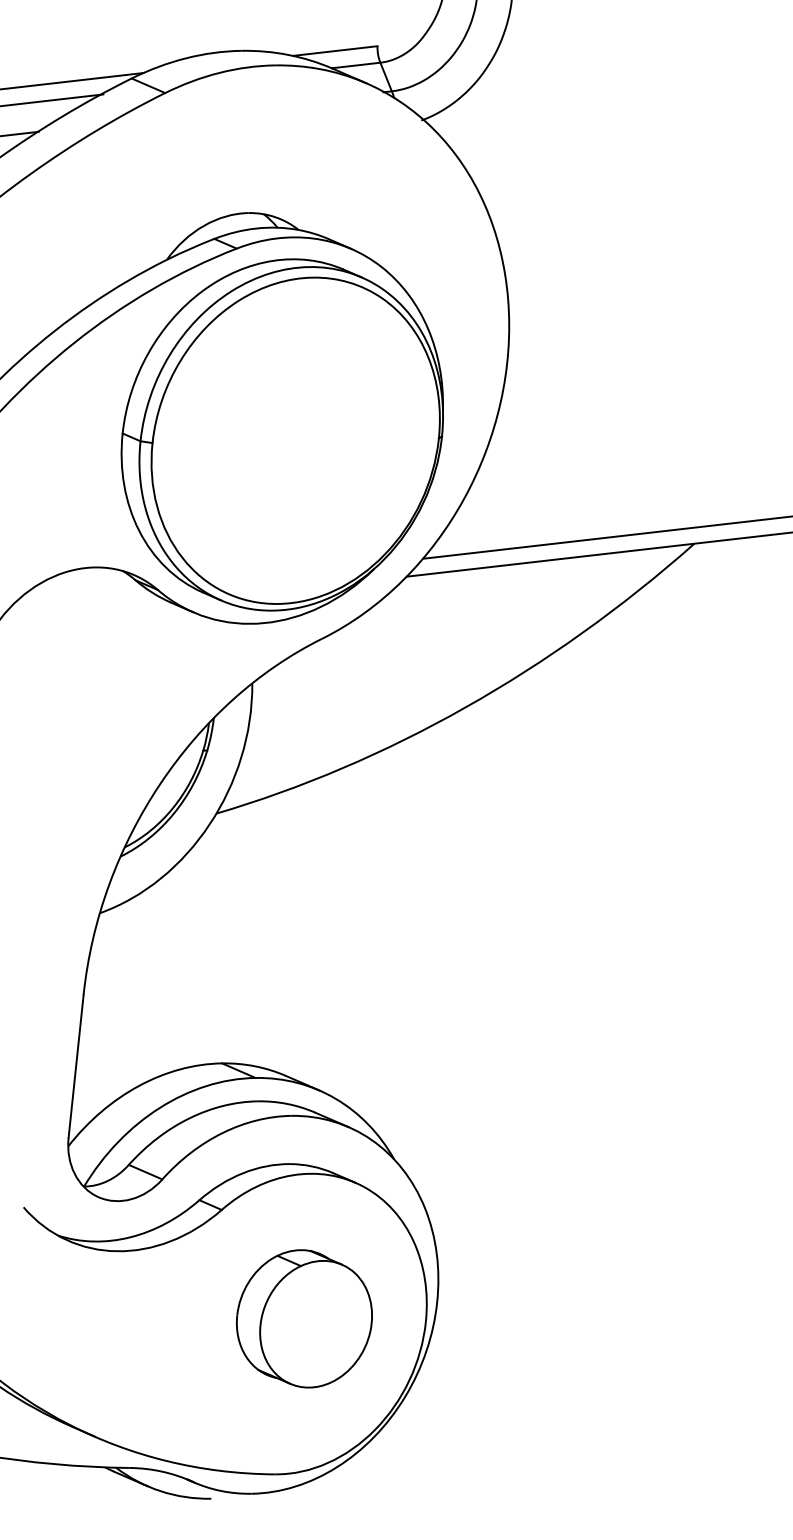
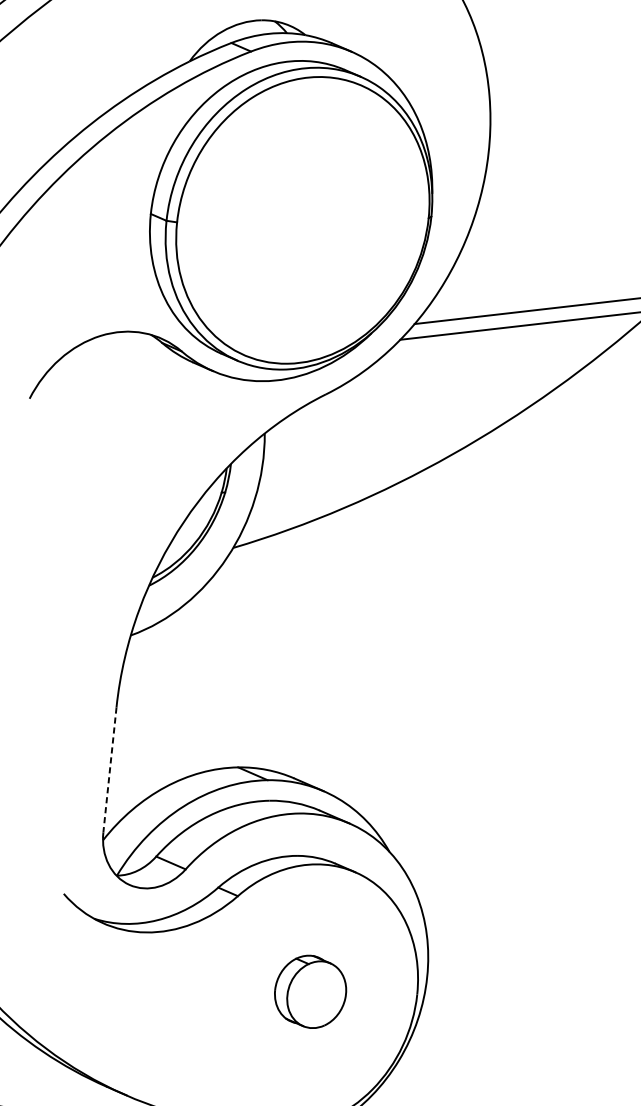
line: (76, 1066) -> (110, 770), solid -> dashed
part: (304, 1318) -> (310, 991), size x0.6

